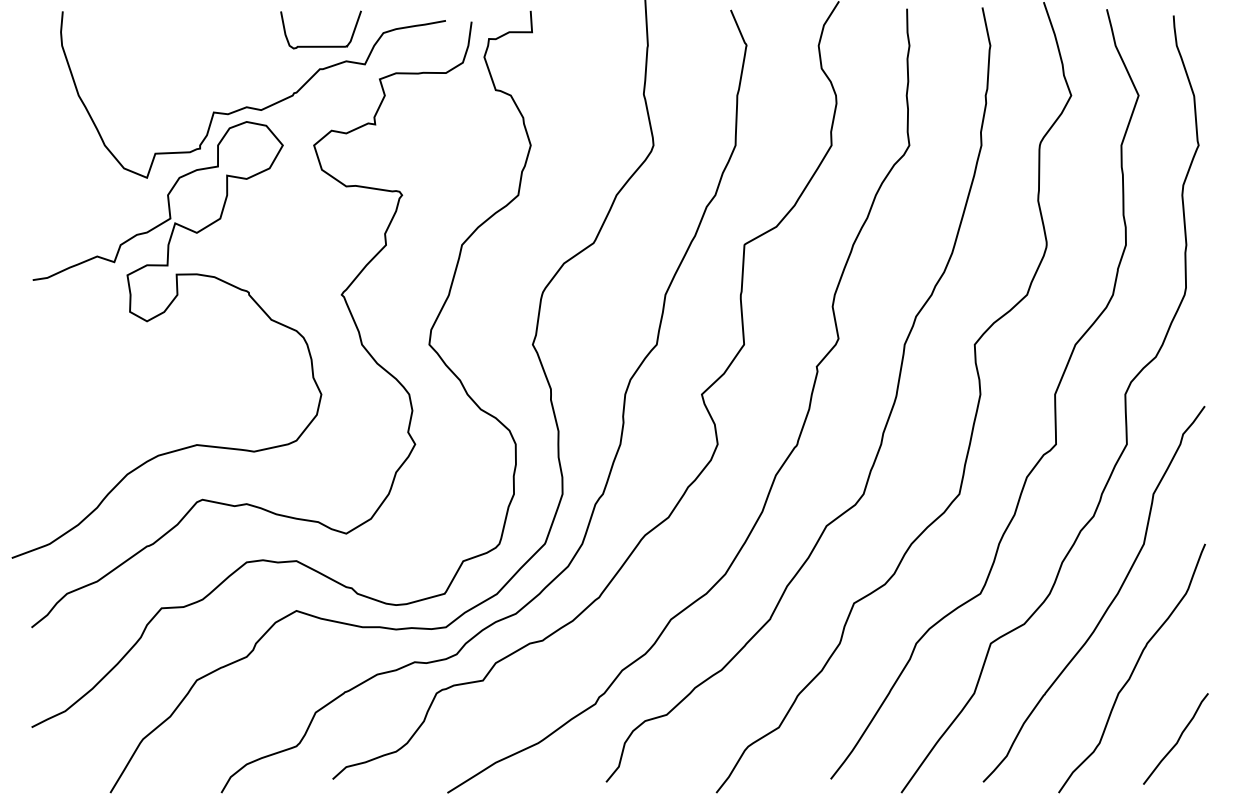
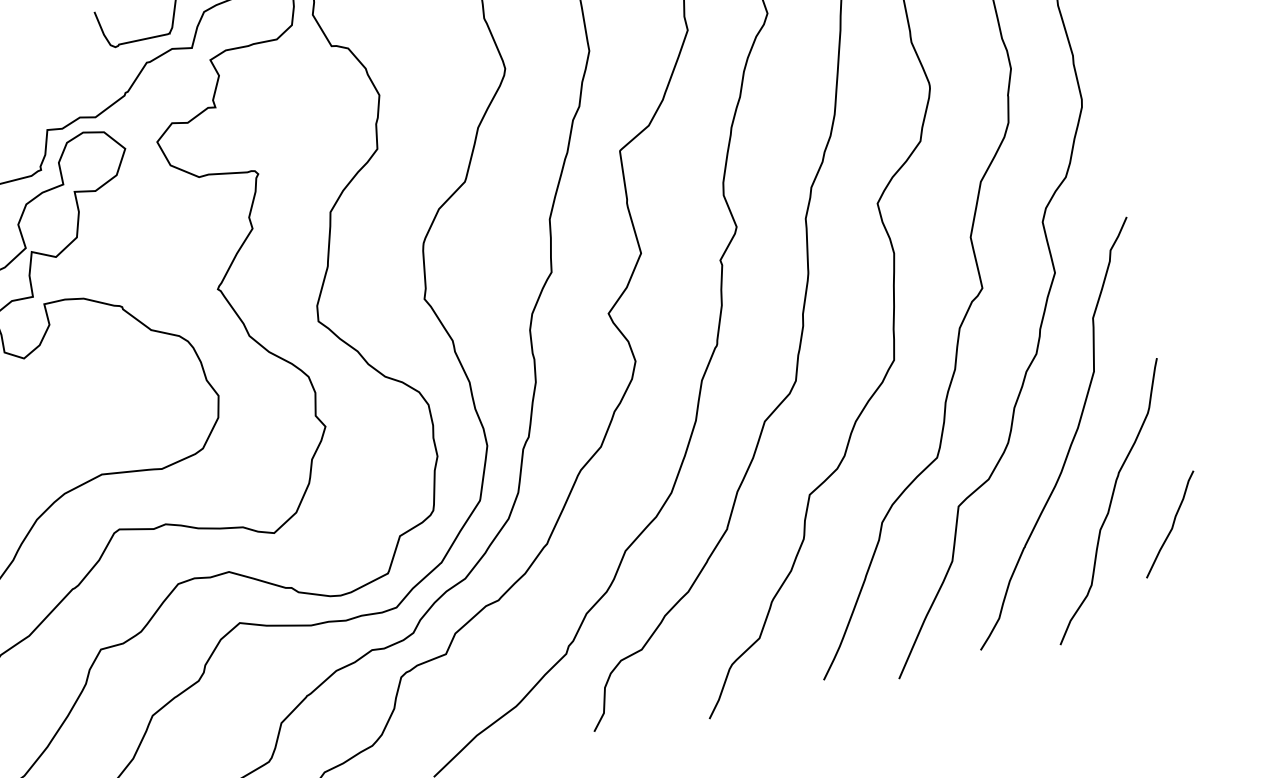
curve: (1177, 739) -> (1171, 524), moved

